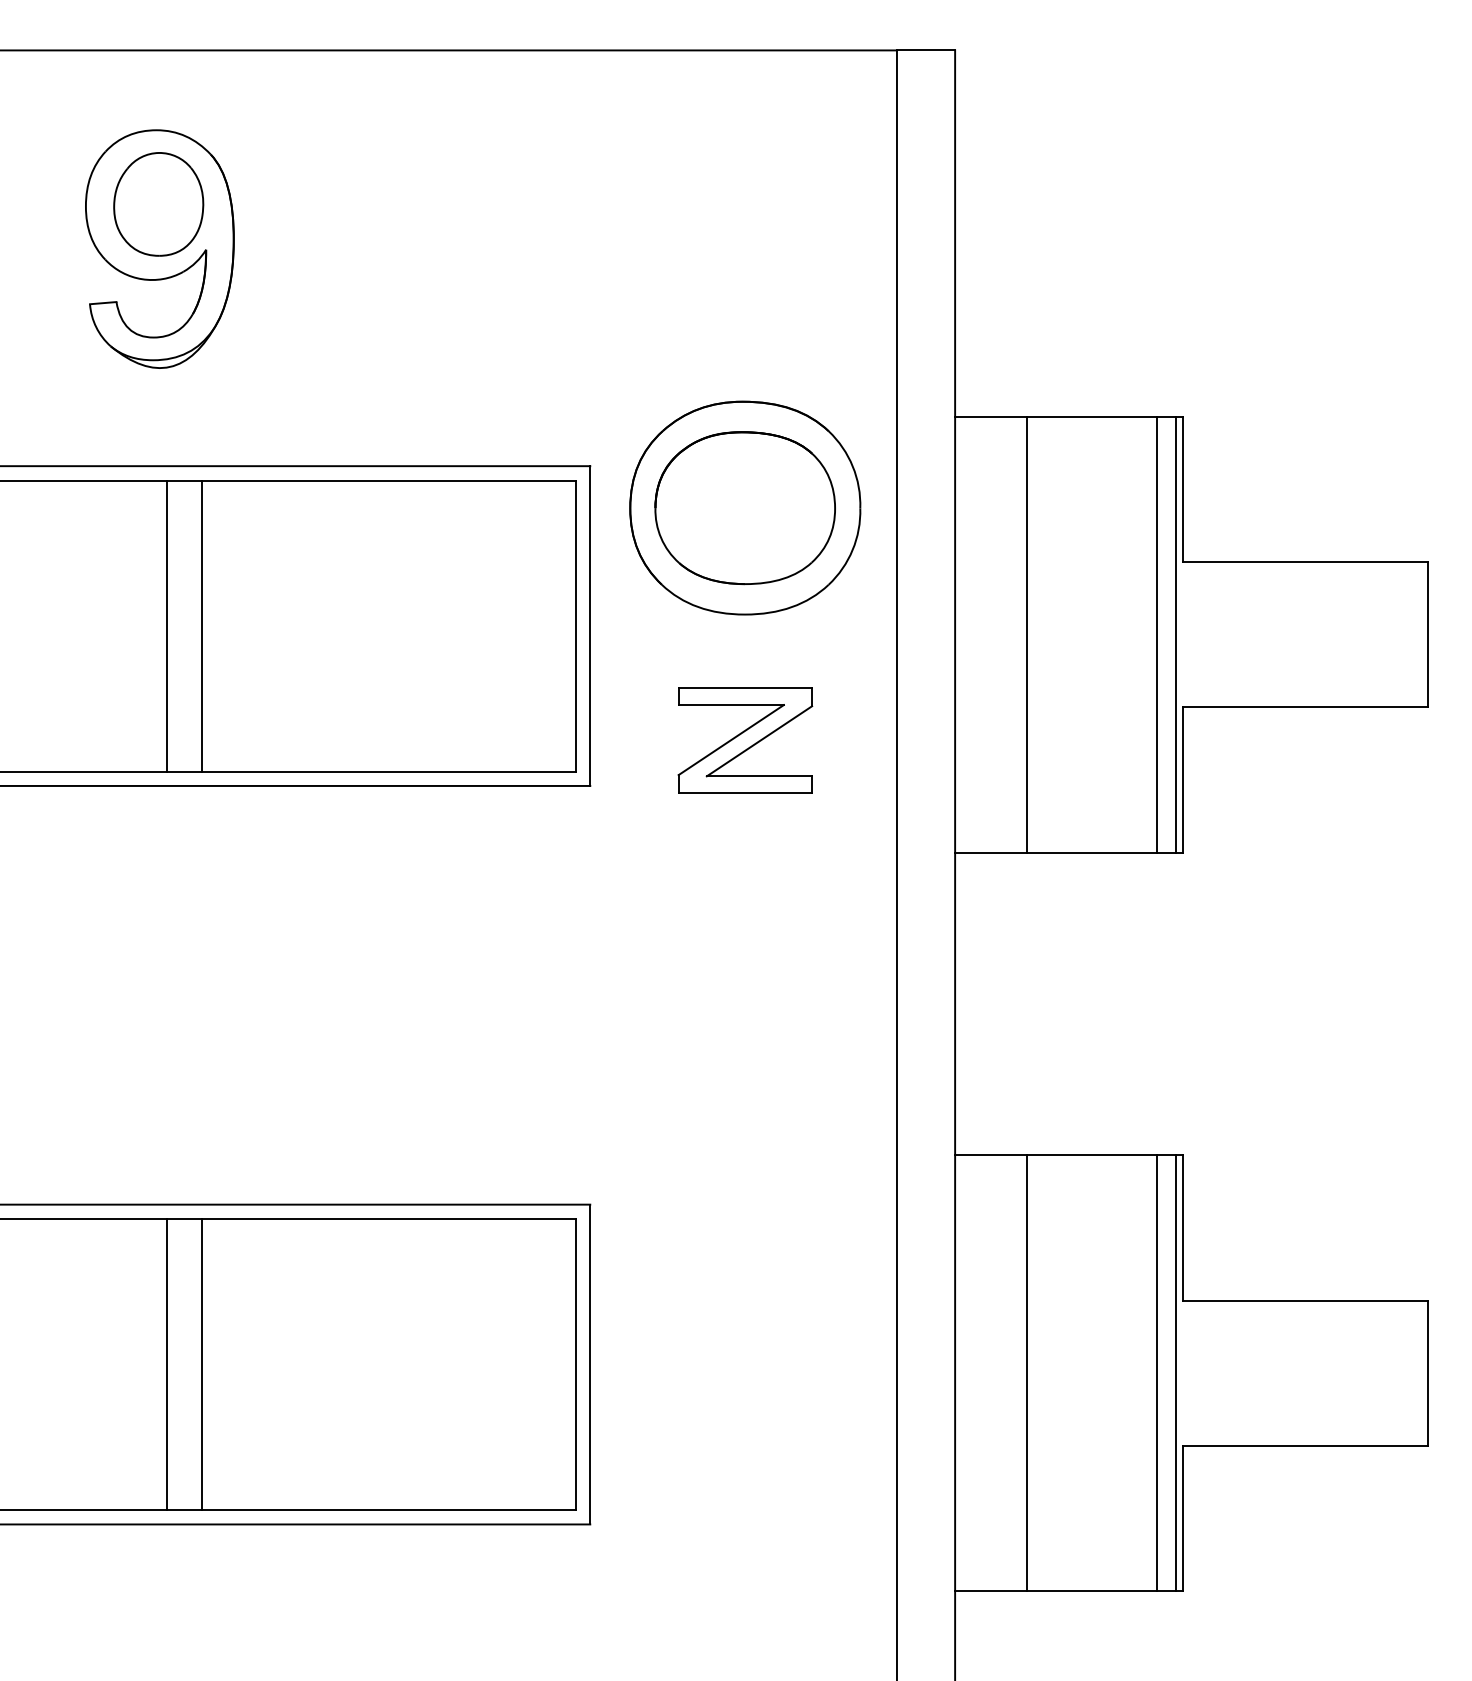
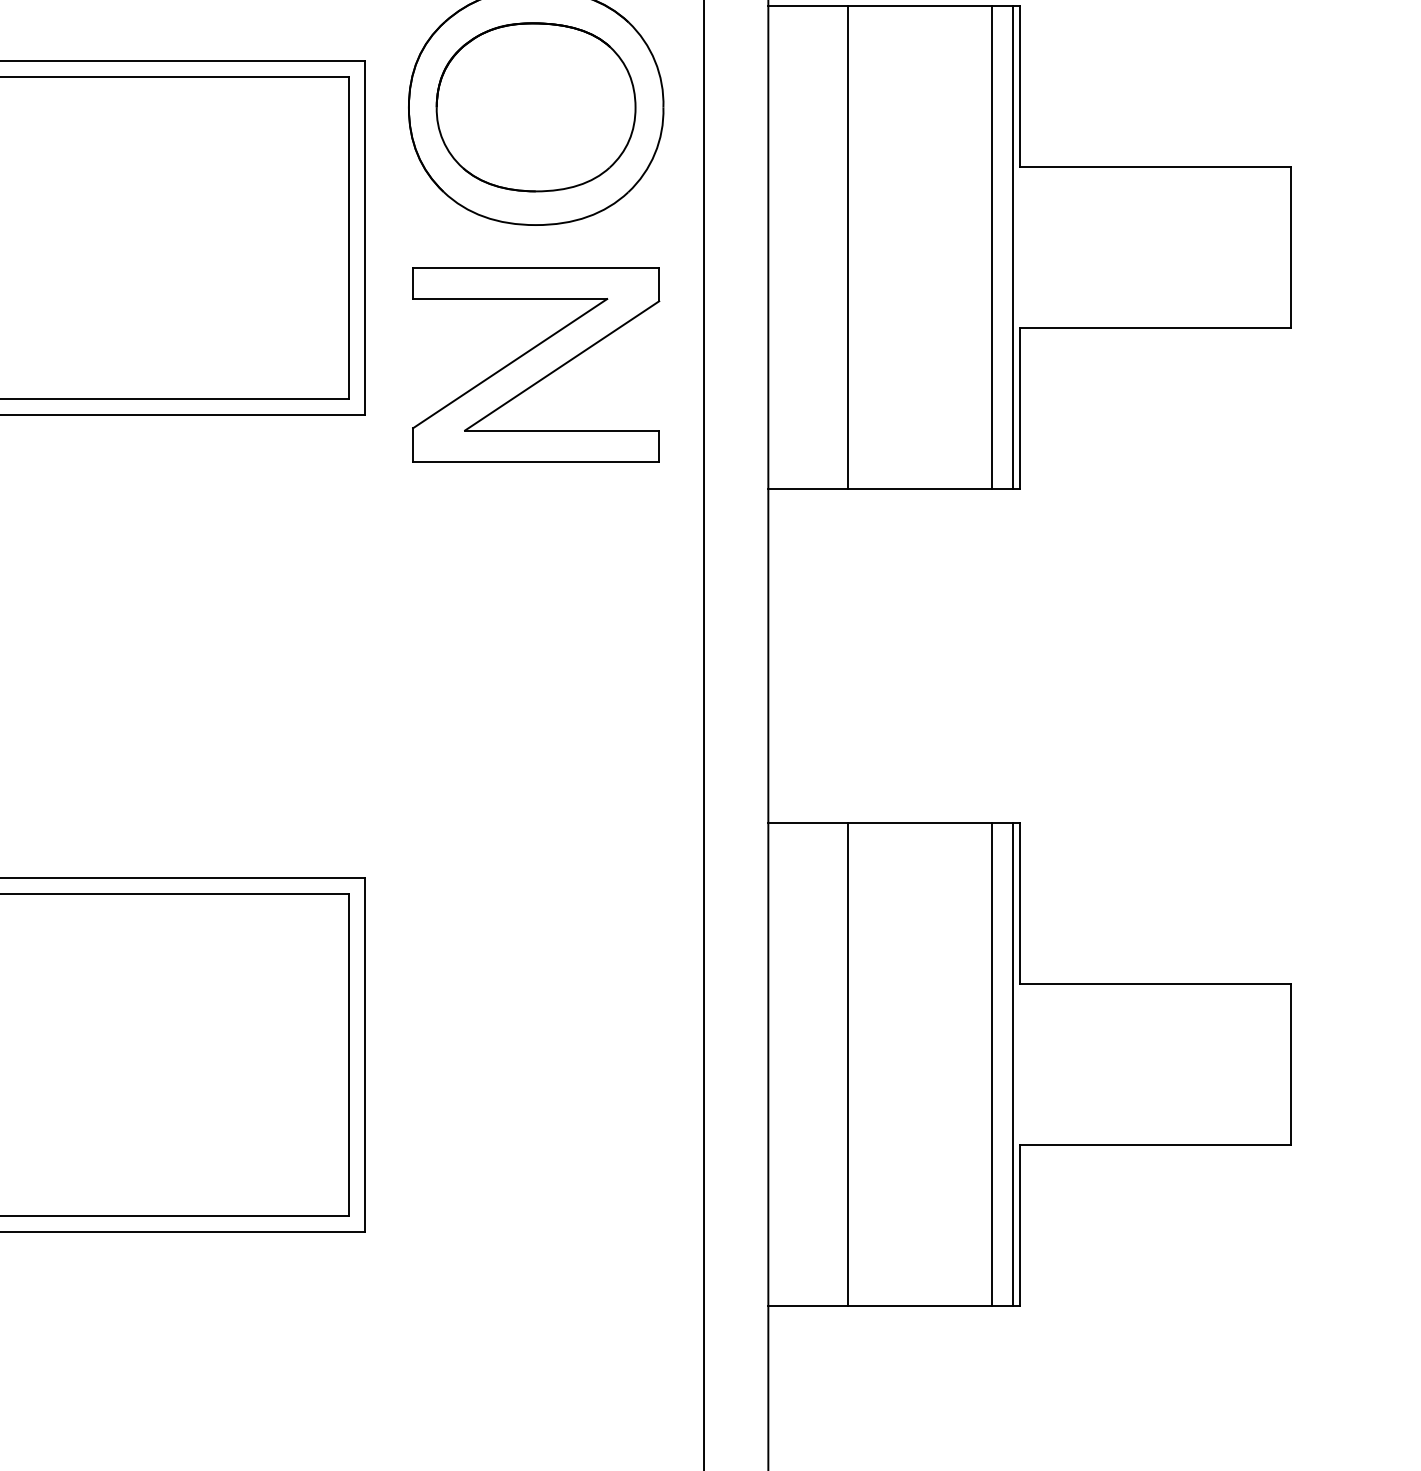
part: (745, 740) -> (536, 364), size x1.67

